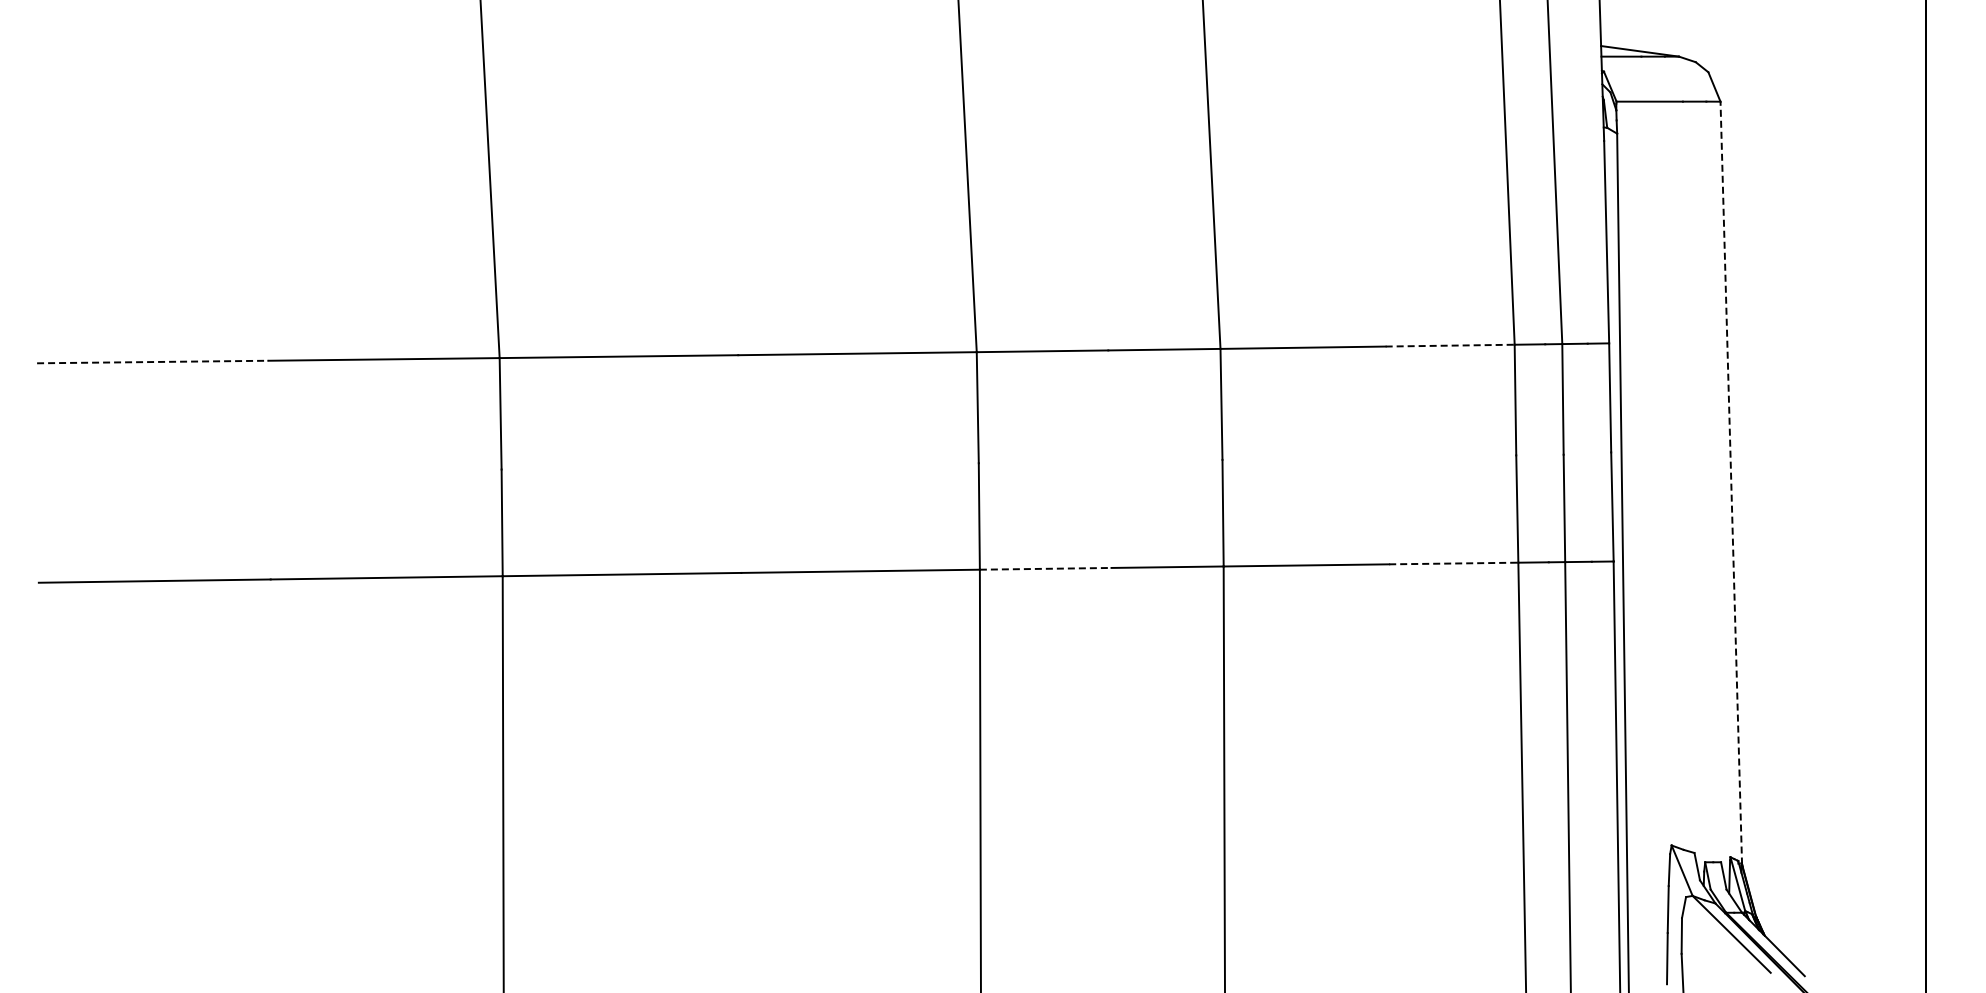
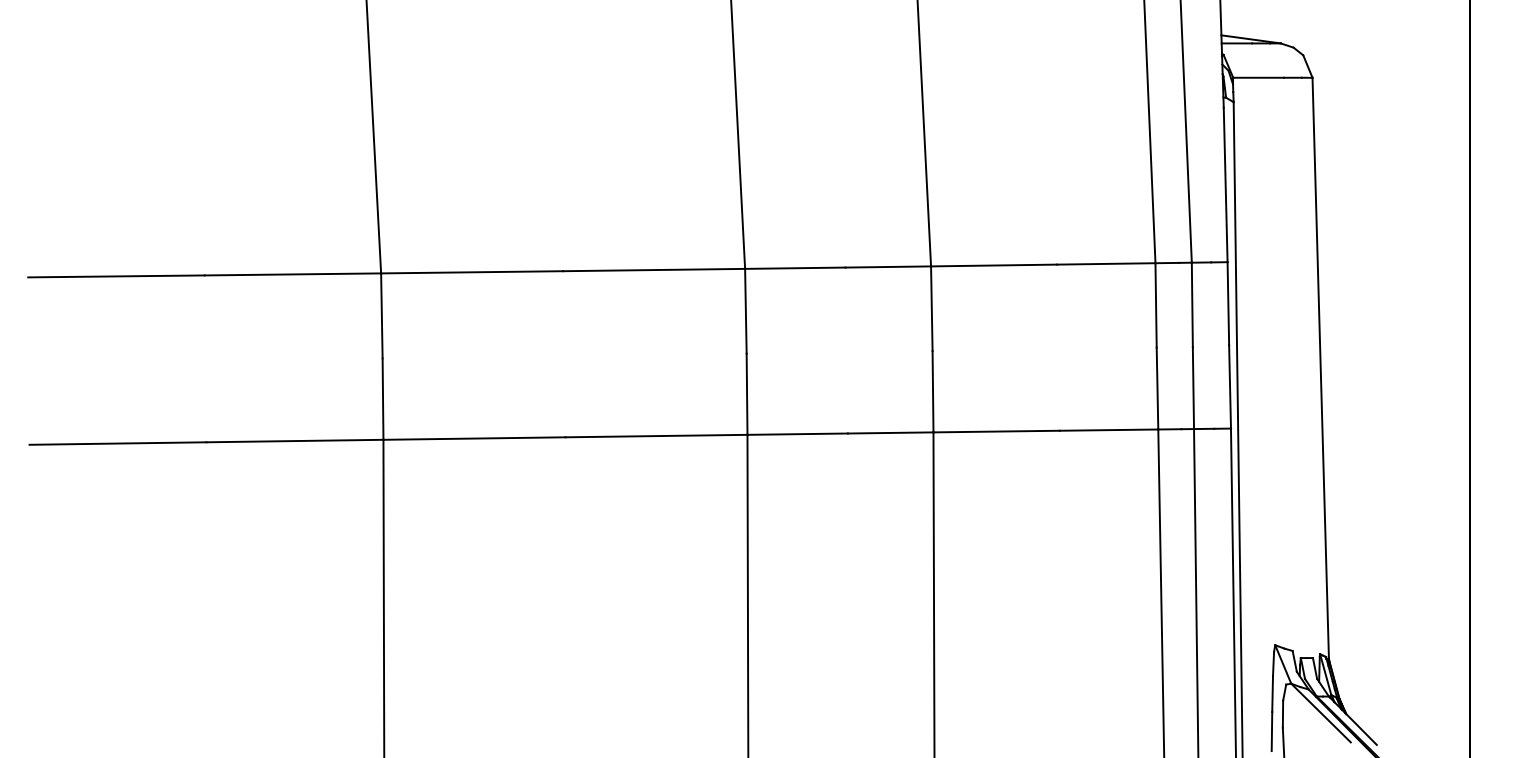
line: (1450, 345) -> (1106, 263), dashed -> solid
line: (152, 362) -> (116, 276), dashed -> solid
line: (1731, 483) -> (1320, 369), dashed -> solid
line: (1453, 563) -> (1108, 430), dashed -> solid
line: (1045, 568) -> (797, 433), dashed -> solid

